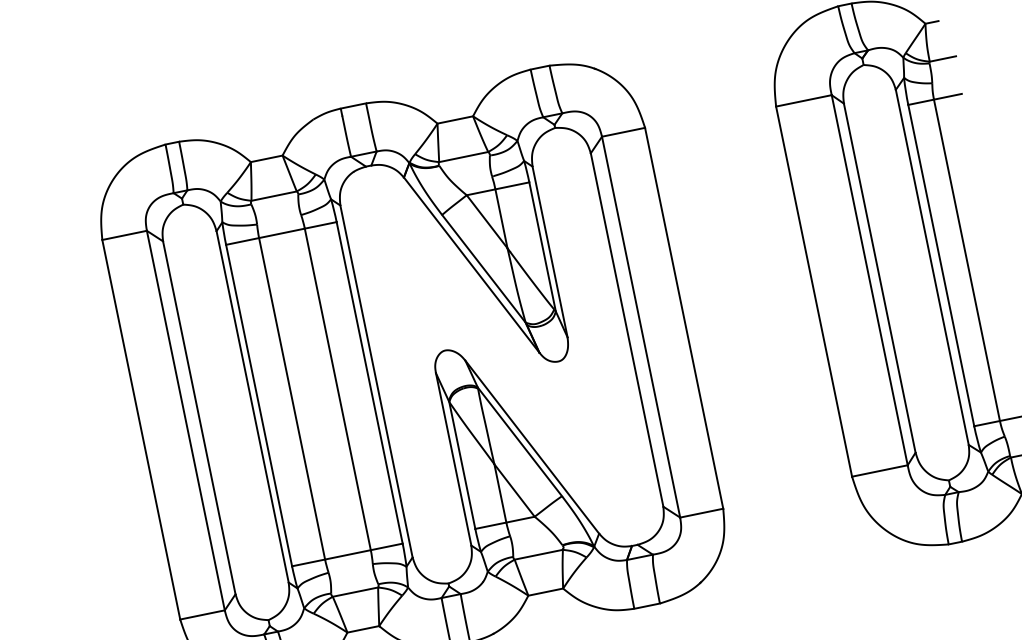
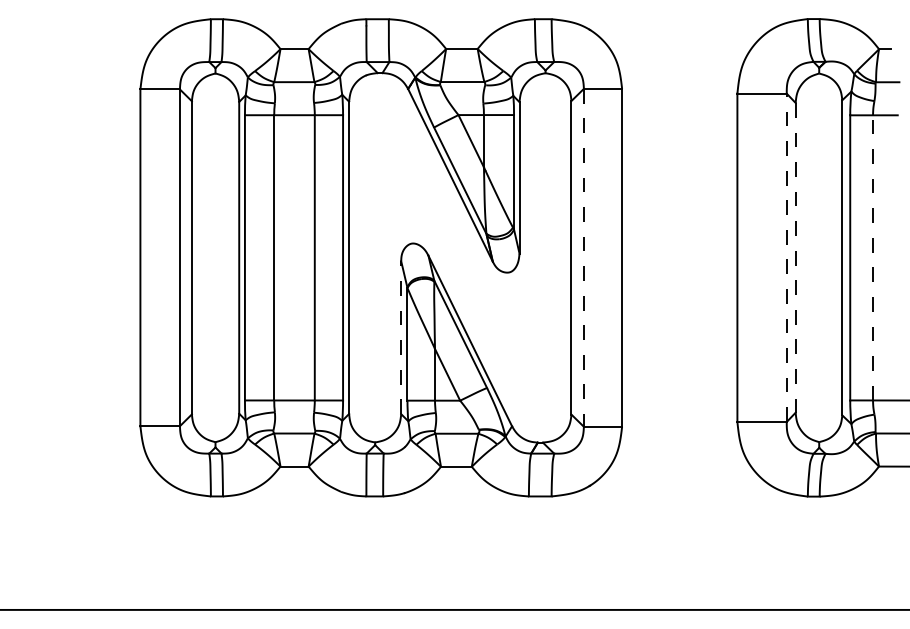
line: (967, 259) -> (873, 257), solid -> dashed
line: (879, 277) -> (795, 257), solid -> dashed
line: (869, 279) -> (786, 257), solid -> dashed
line: (640, 326) -> (583, 257), solid -> dashed
line: (453, 459) -> (401, 337), solid -> dashed

